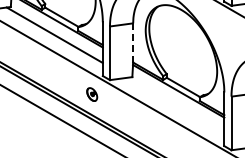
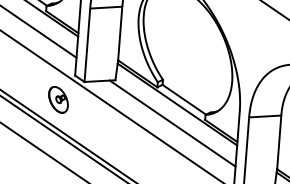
line: (133, 42) -> (120, 32), dashed -> solid
part: (92, 94) -> (59, 99), size x1.43
line: (176, 105) -> (172, 123), added

